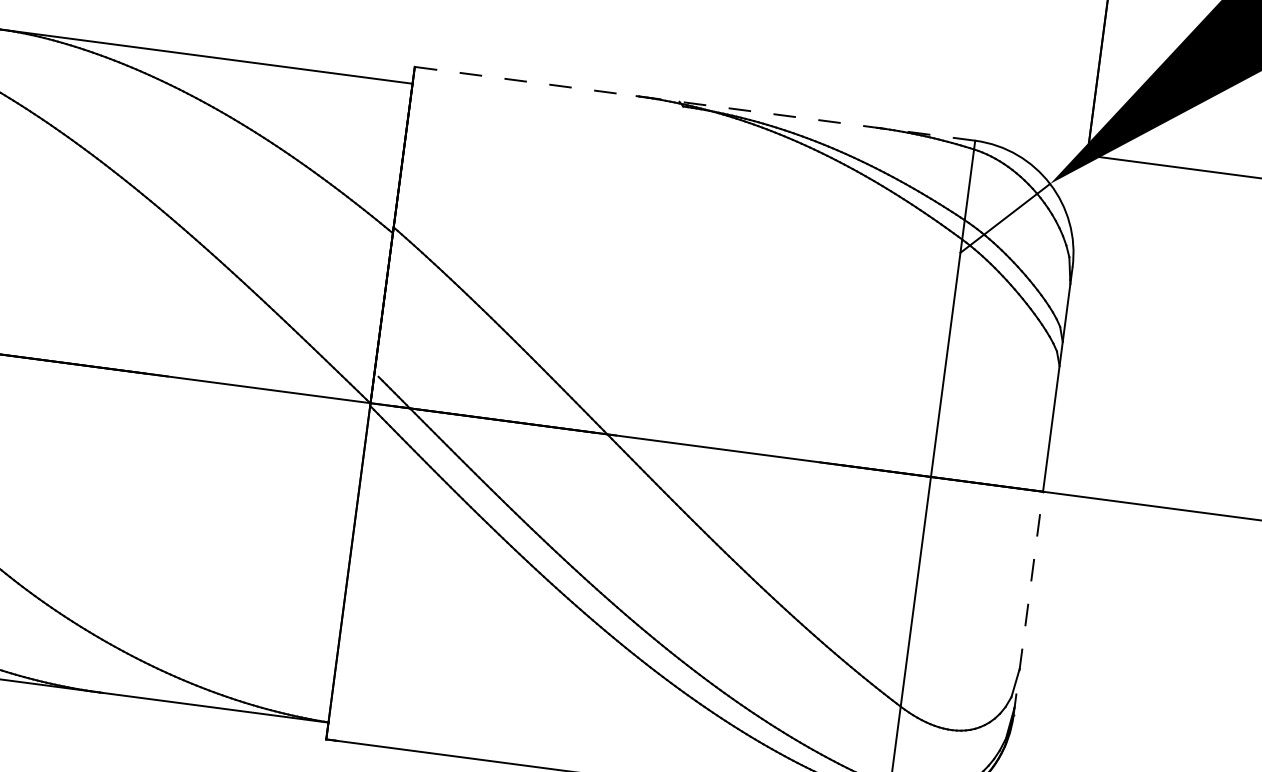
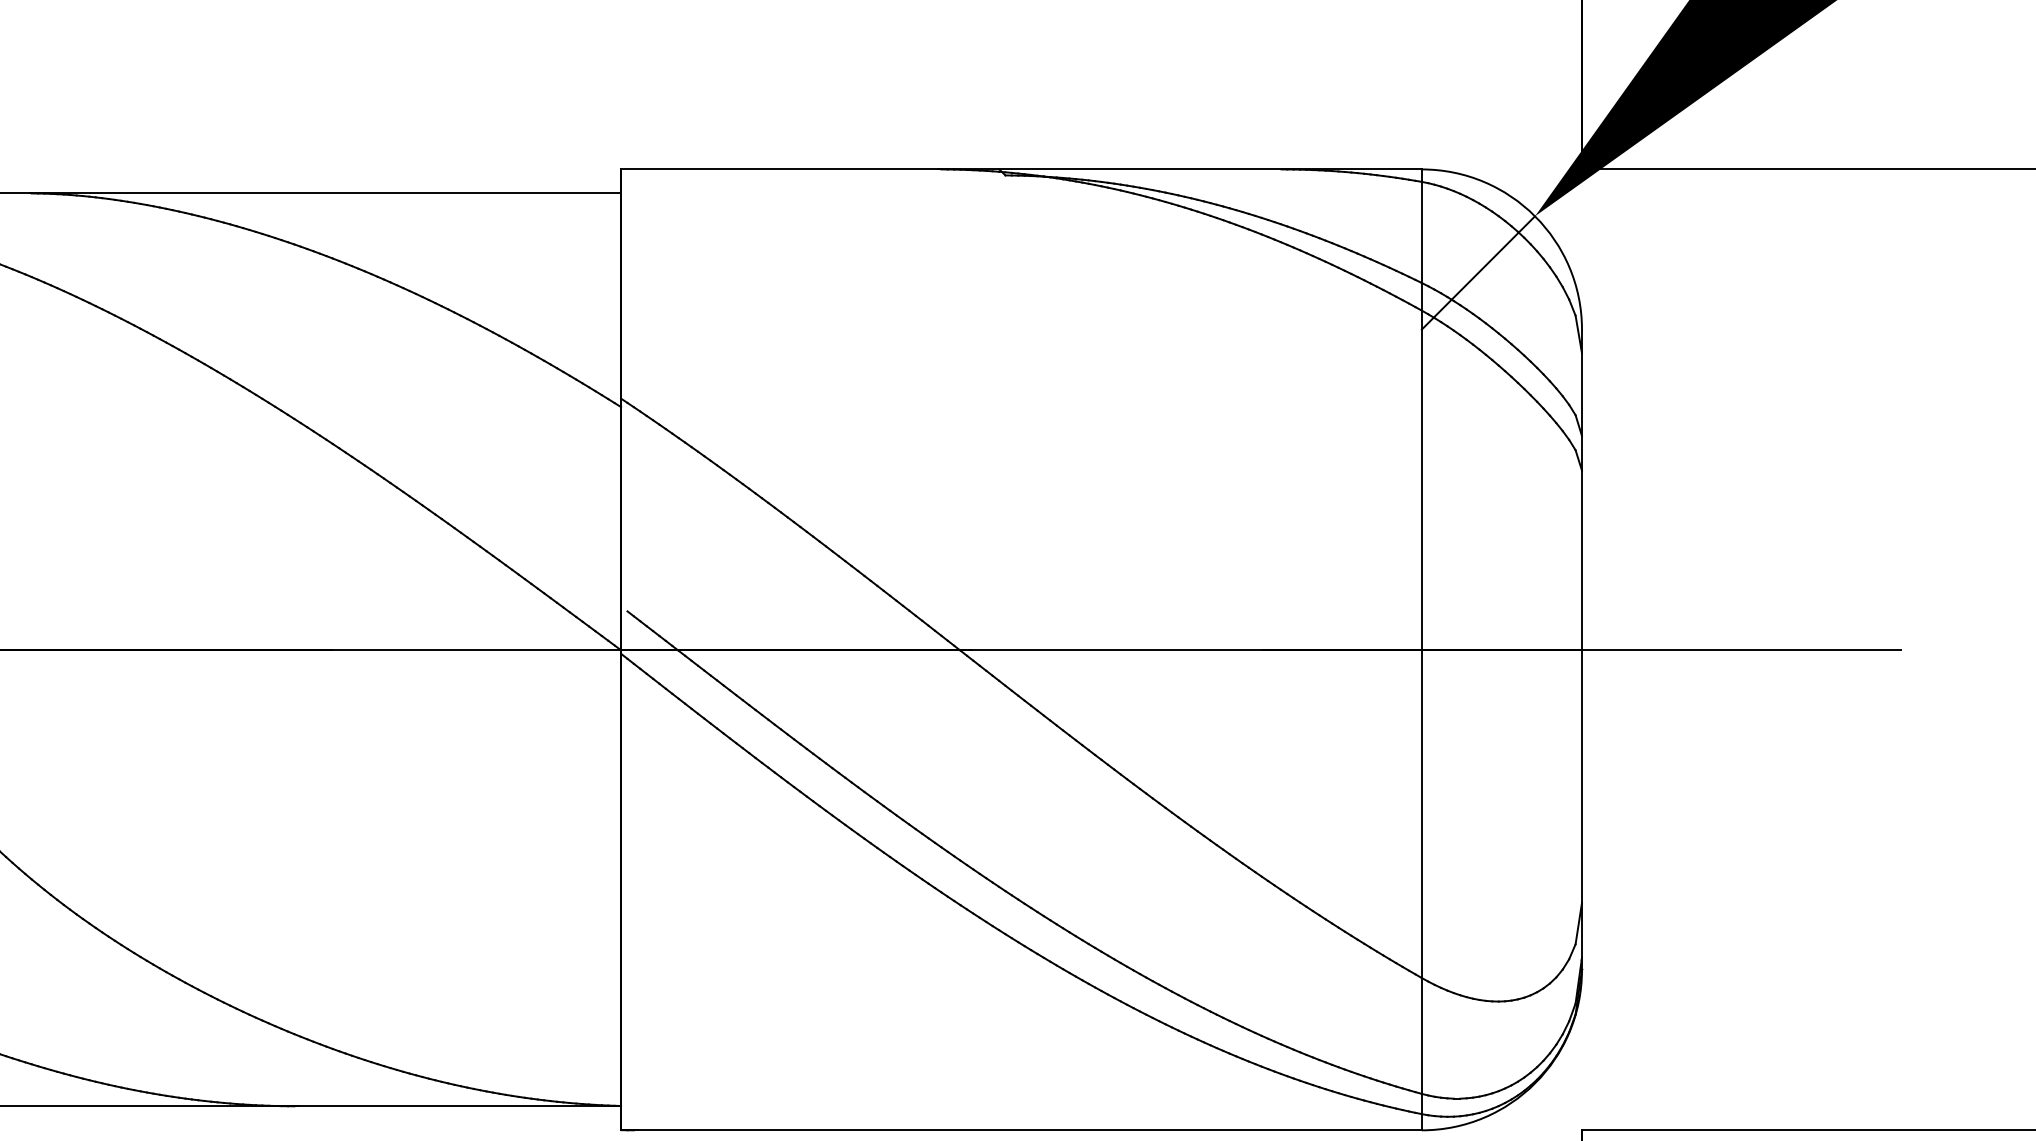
line: (694, 103) -> (1020, 169), dashed -> solid
line: (1027, 603) -> (1581, 809), dashed -> solid

